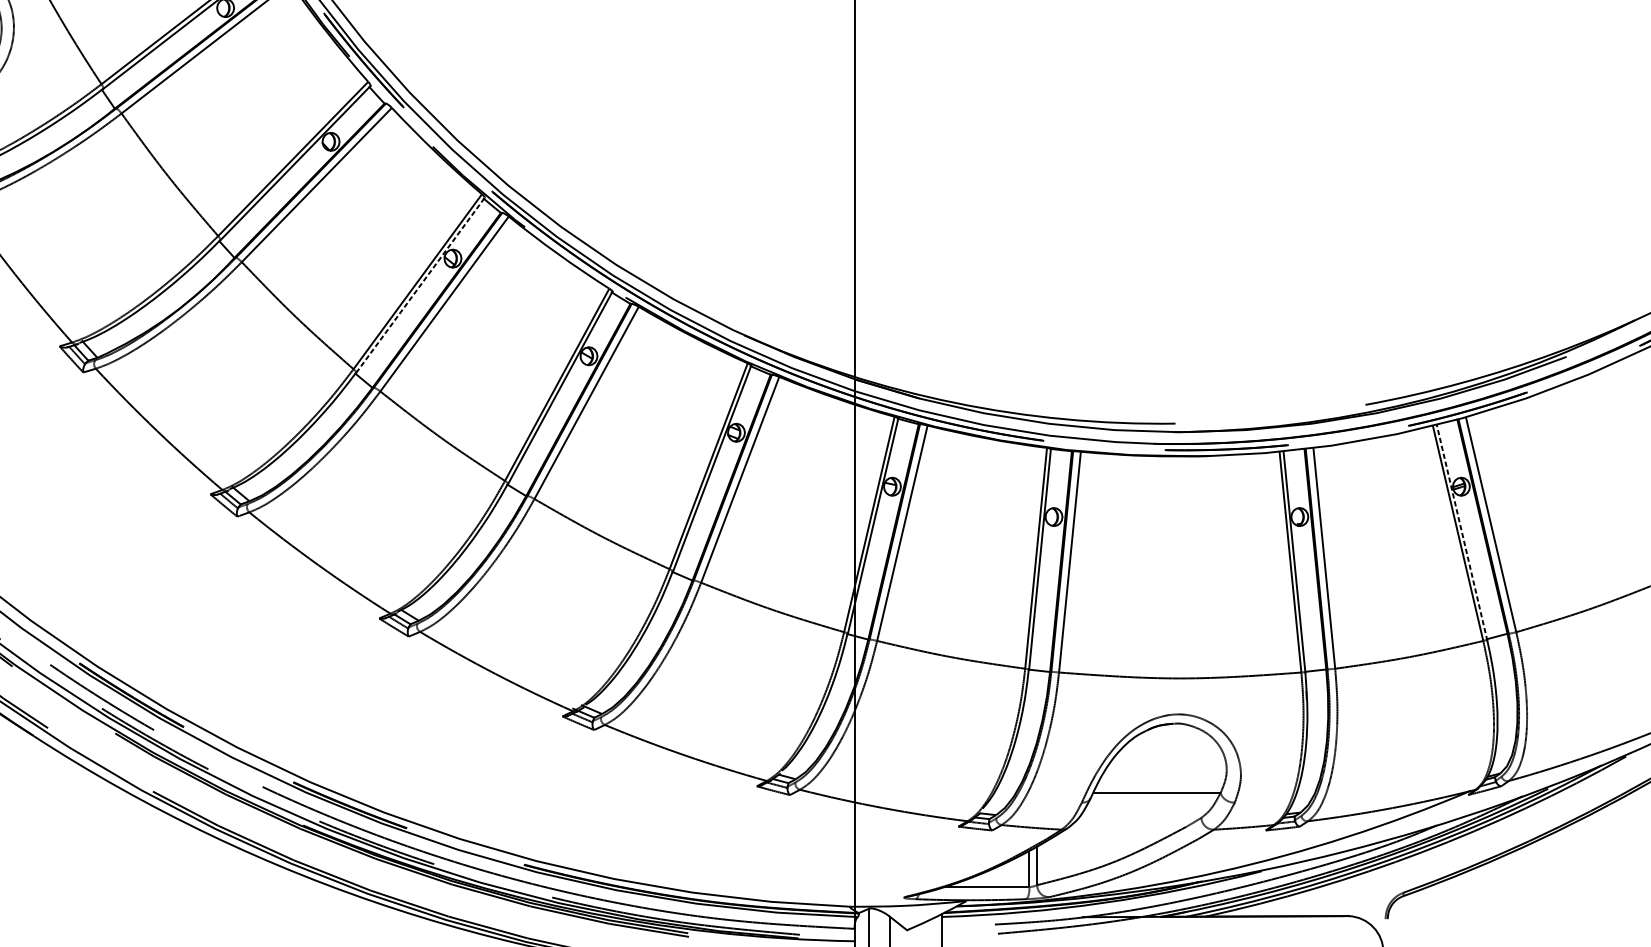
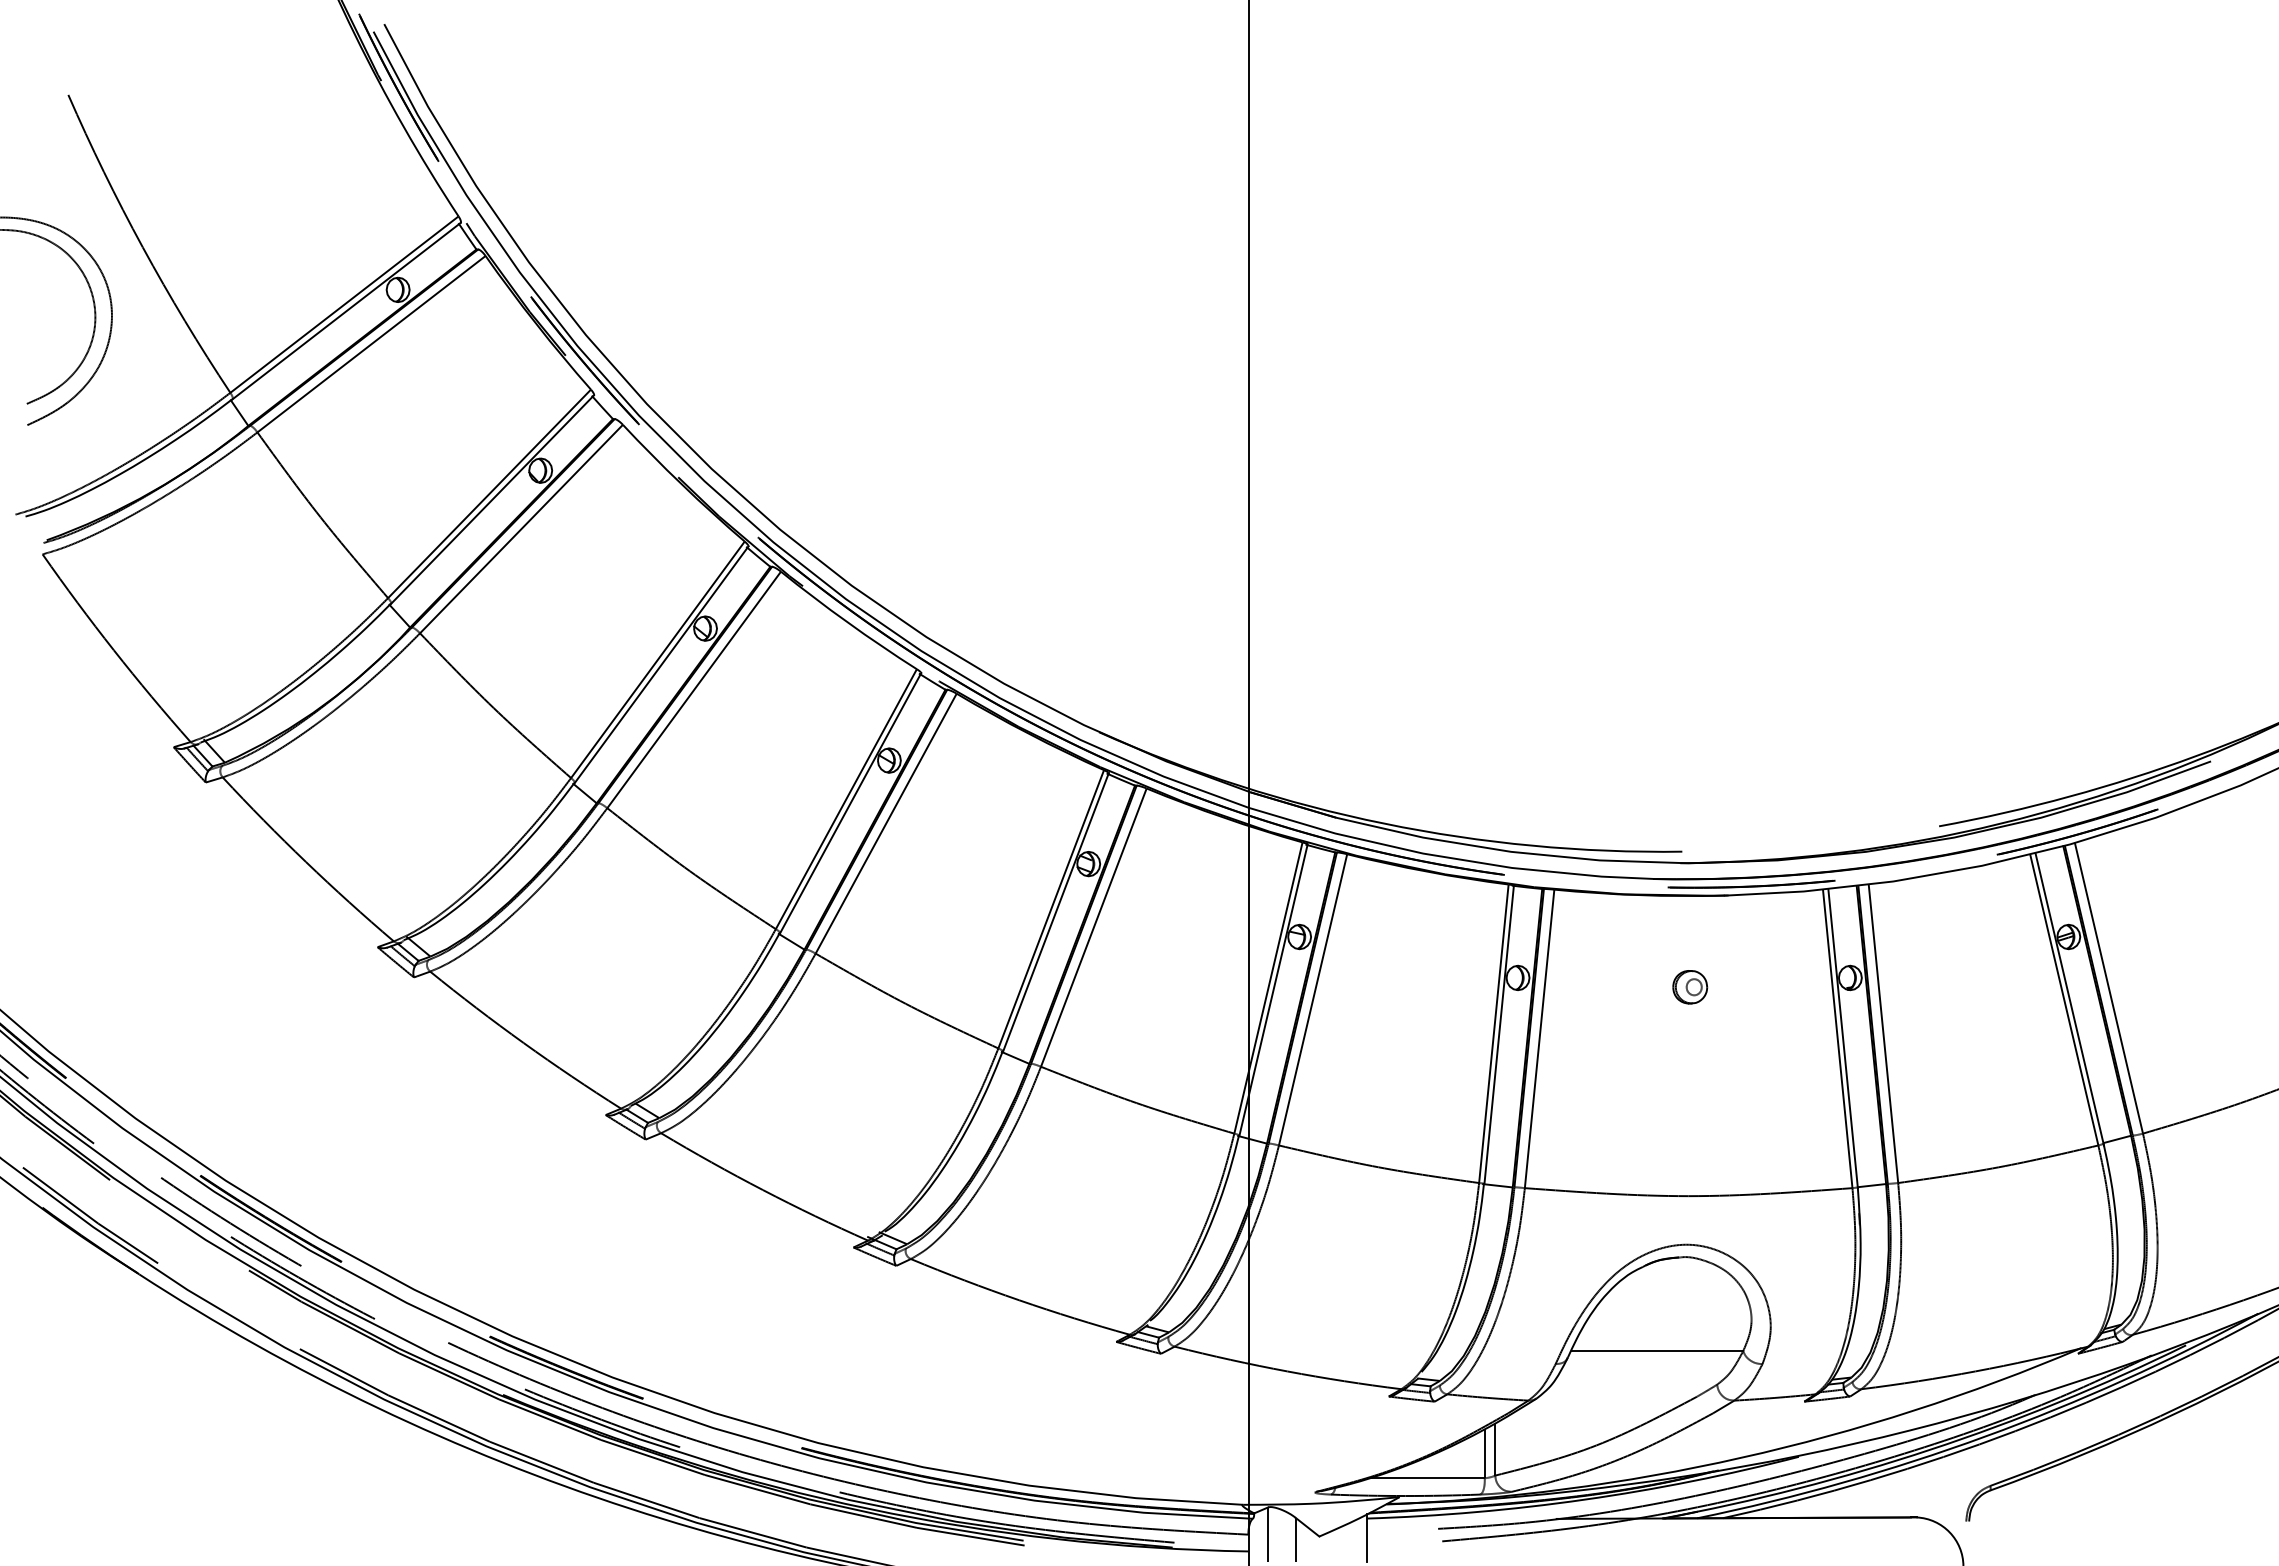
line: (420, 285) -> (661, 664), dashed -> solid
part: (1181, 524) -> (1690, 987), added
line: (1461, 532) -> (2069, 999), dashed -> solid

